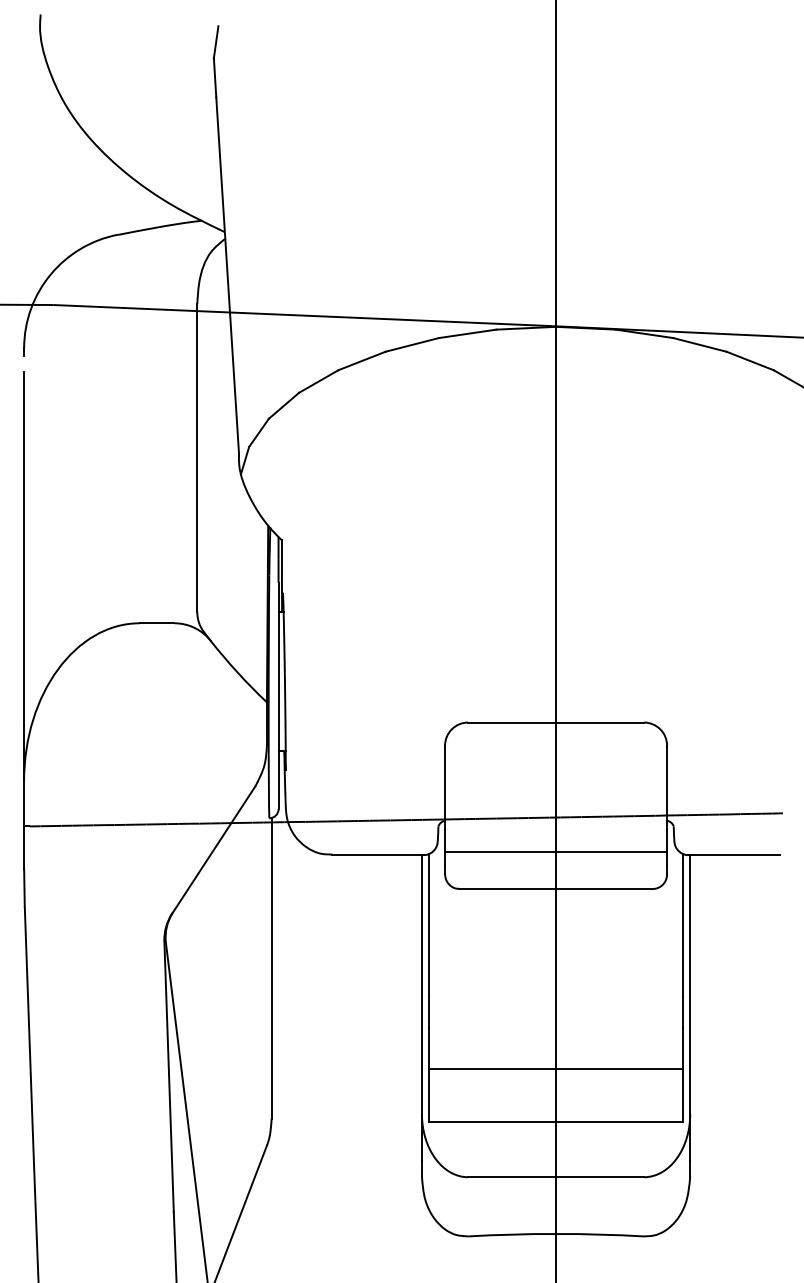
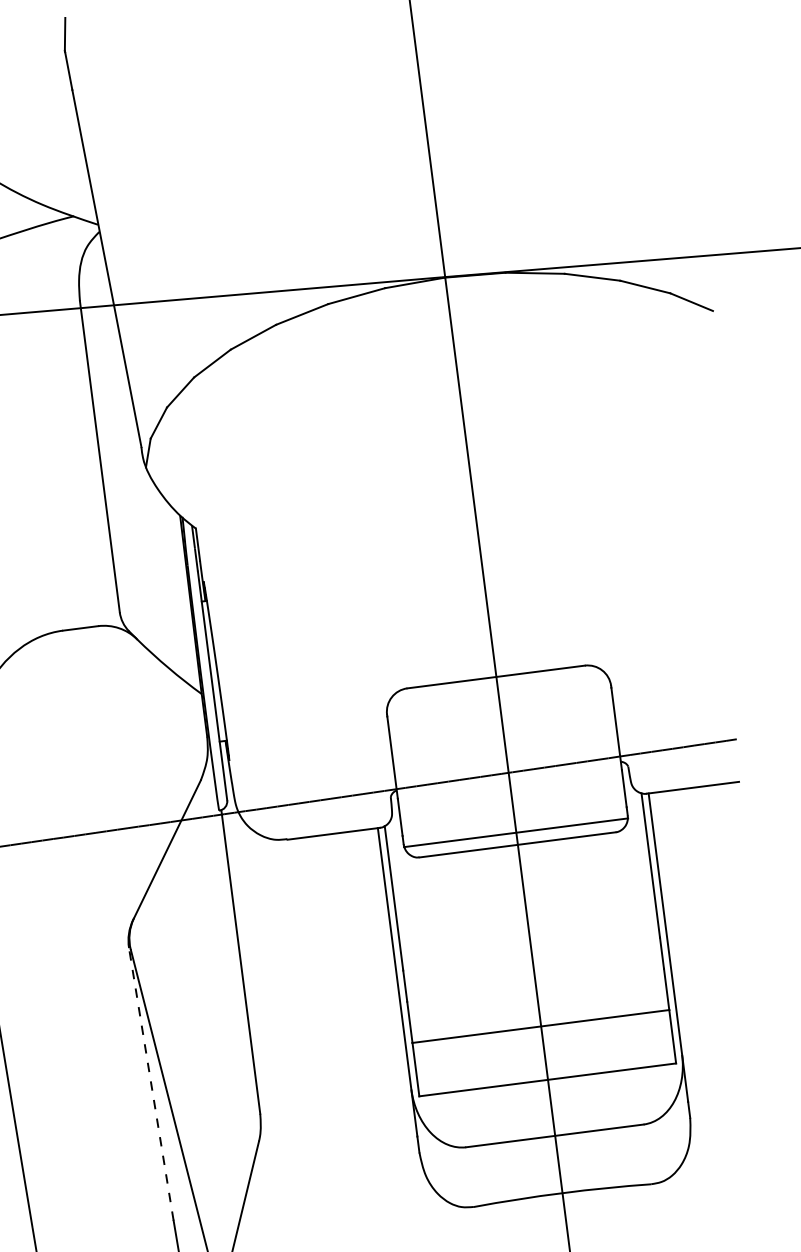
line: (556, 851) -> (516, 832), moved
line: (169, 1076) -> (151, 1084), solid -> dashed

